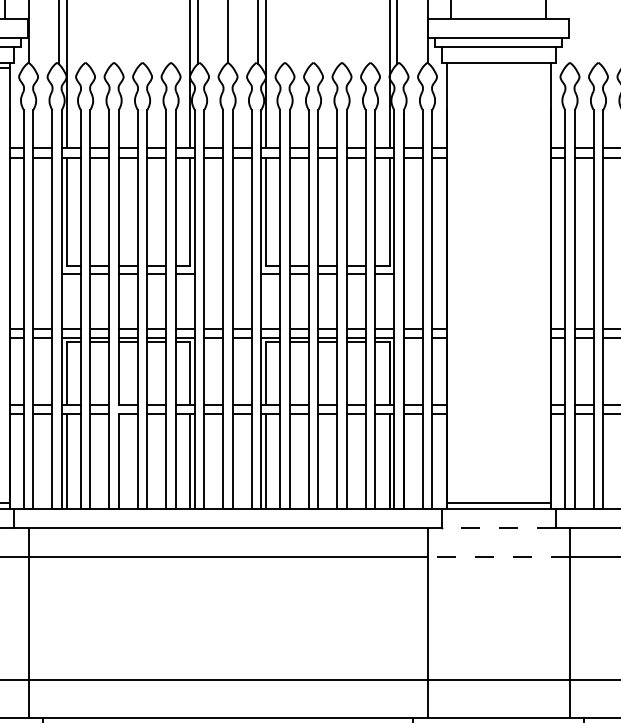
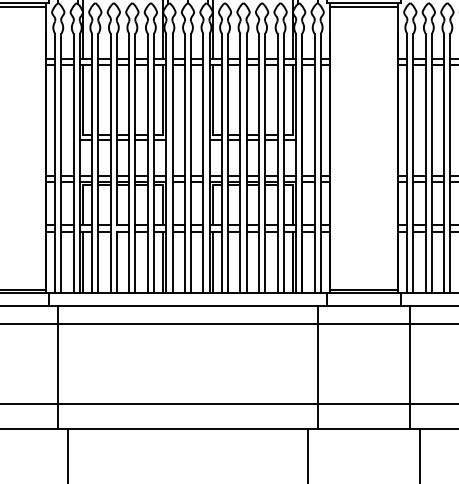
line: (497, 67) -> (363, 6), added
line: (497, 527) -> (363, 305), dashed -> solid
line: (497, 557) -> (363, 324), dashed -> solid

